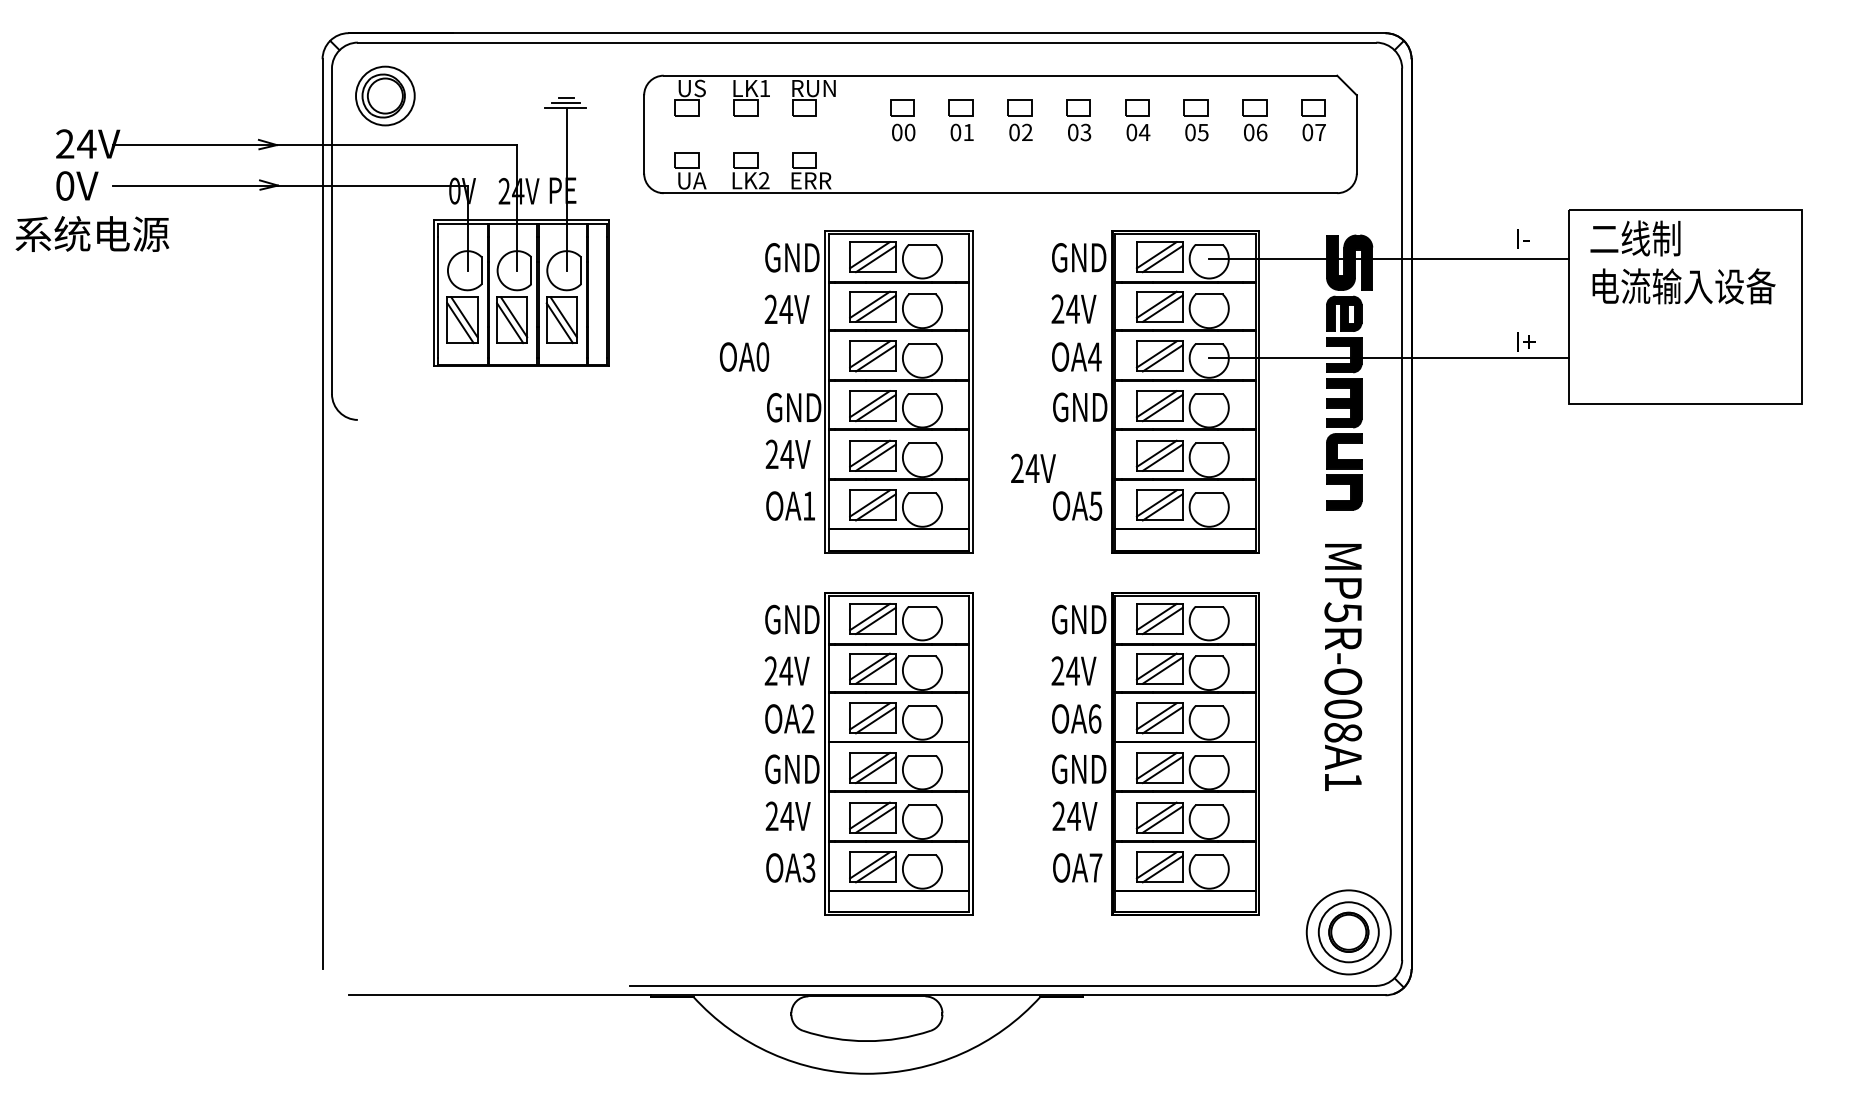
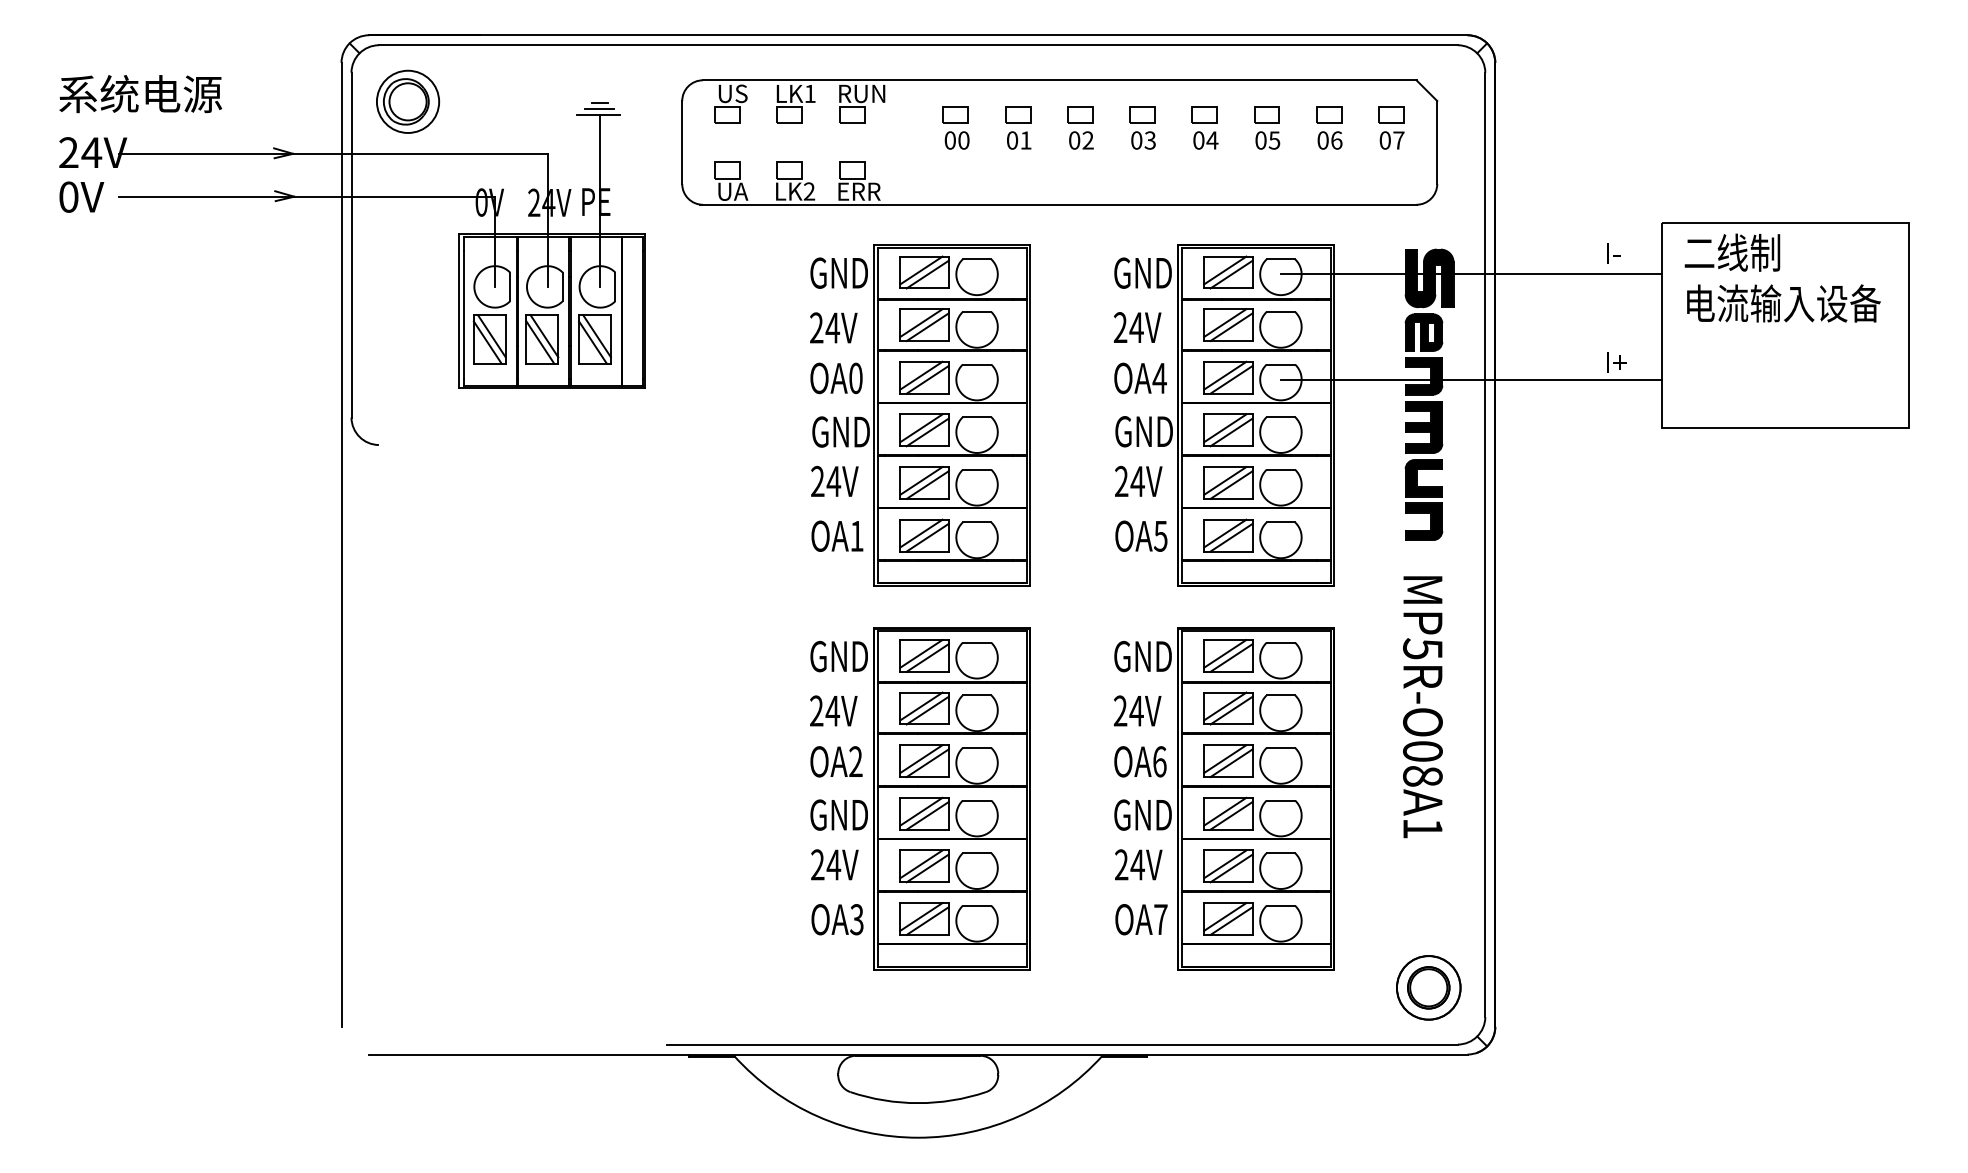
text: (92, 234) -> (140, 94), moved
text: (744, 357) -> (836, 378), moved
text: (1033, 468) -> (1138, 481), moved
circle: (1348, 932) -> (1428, 987), size x0.71

